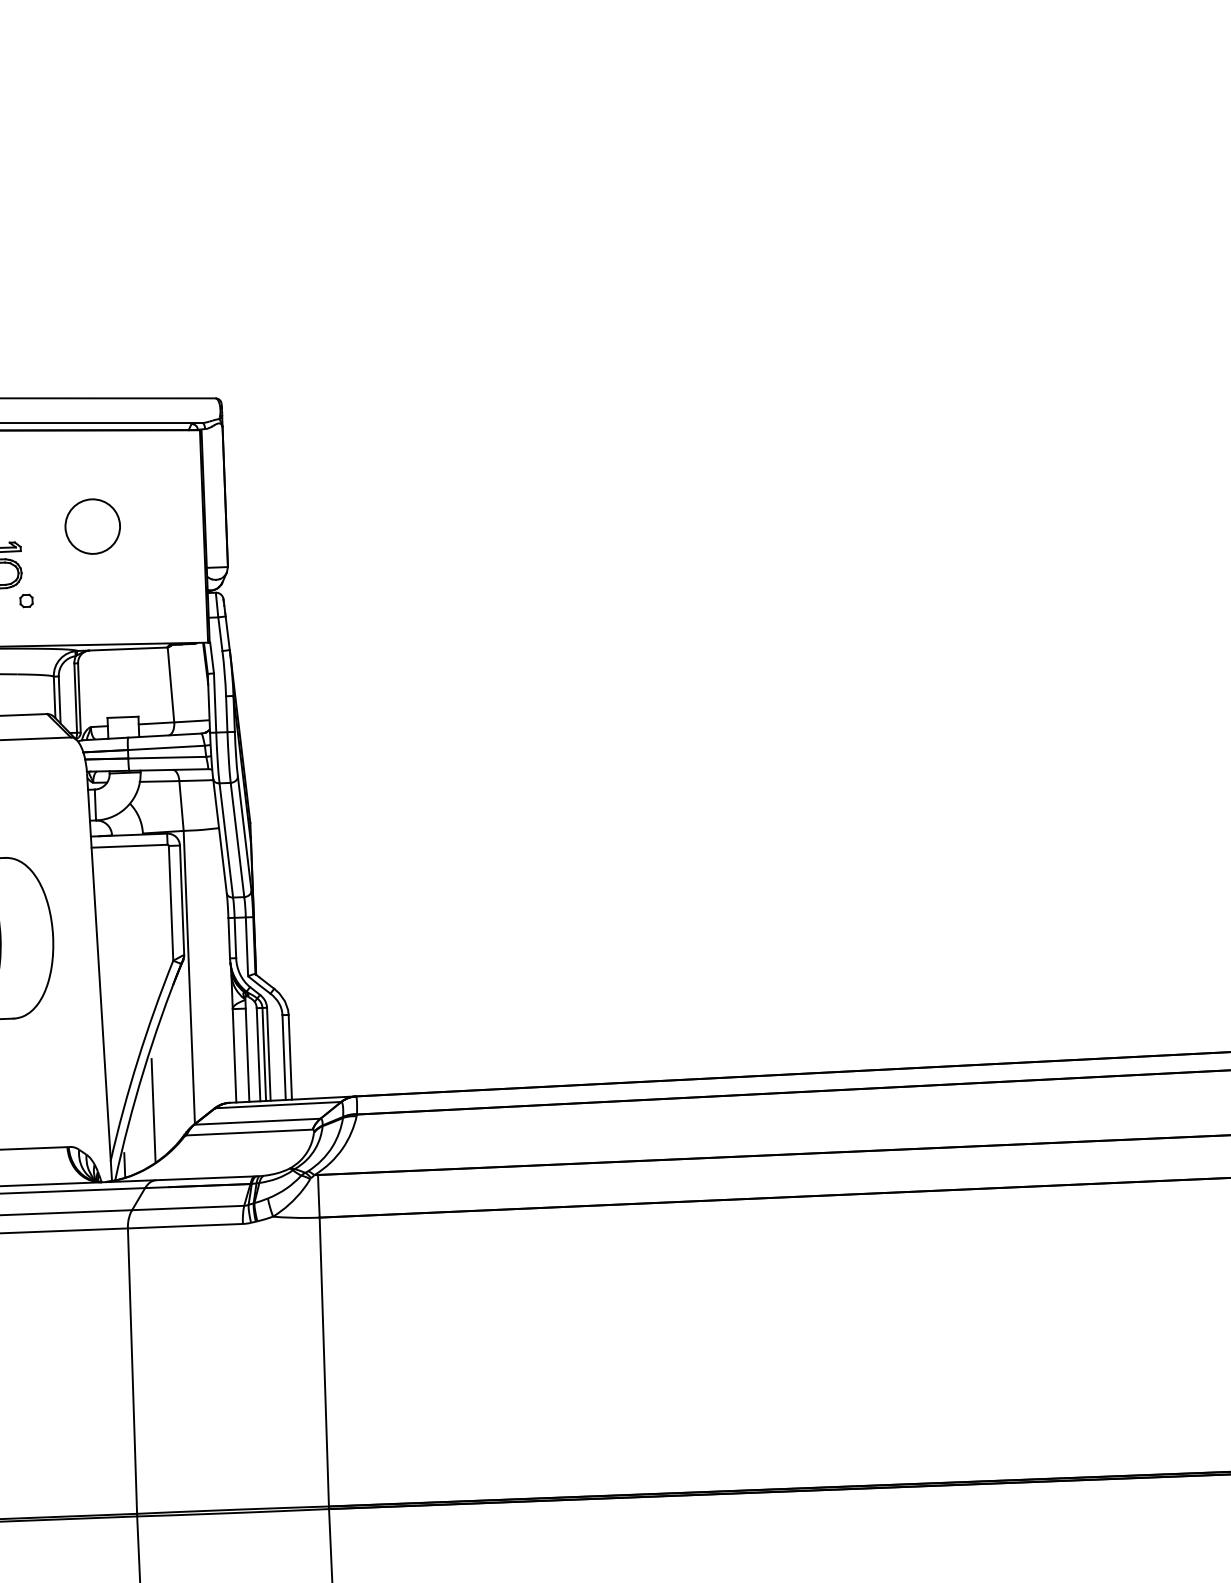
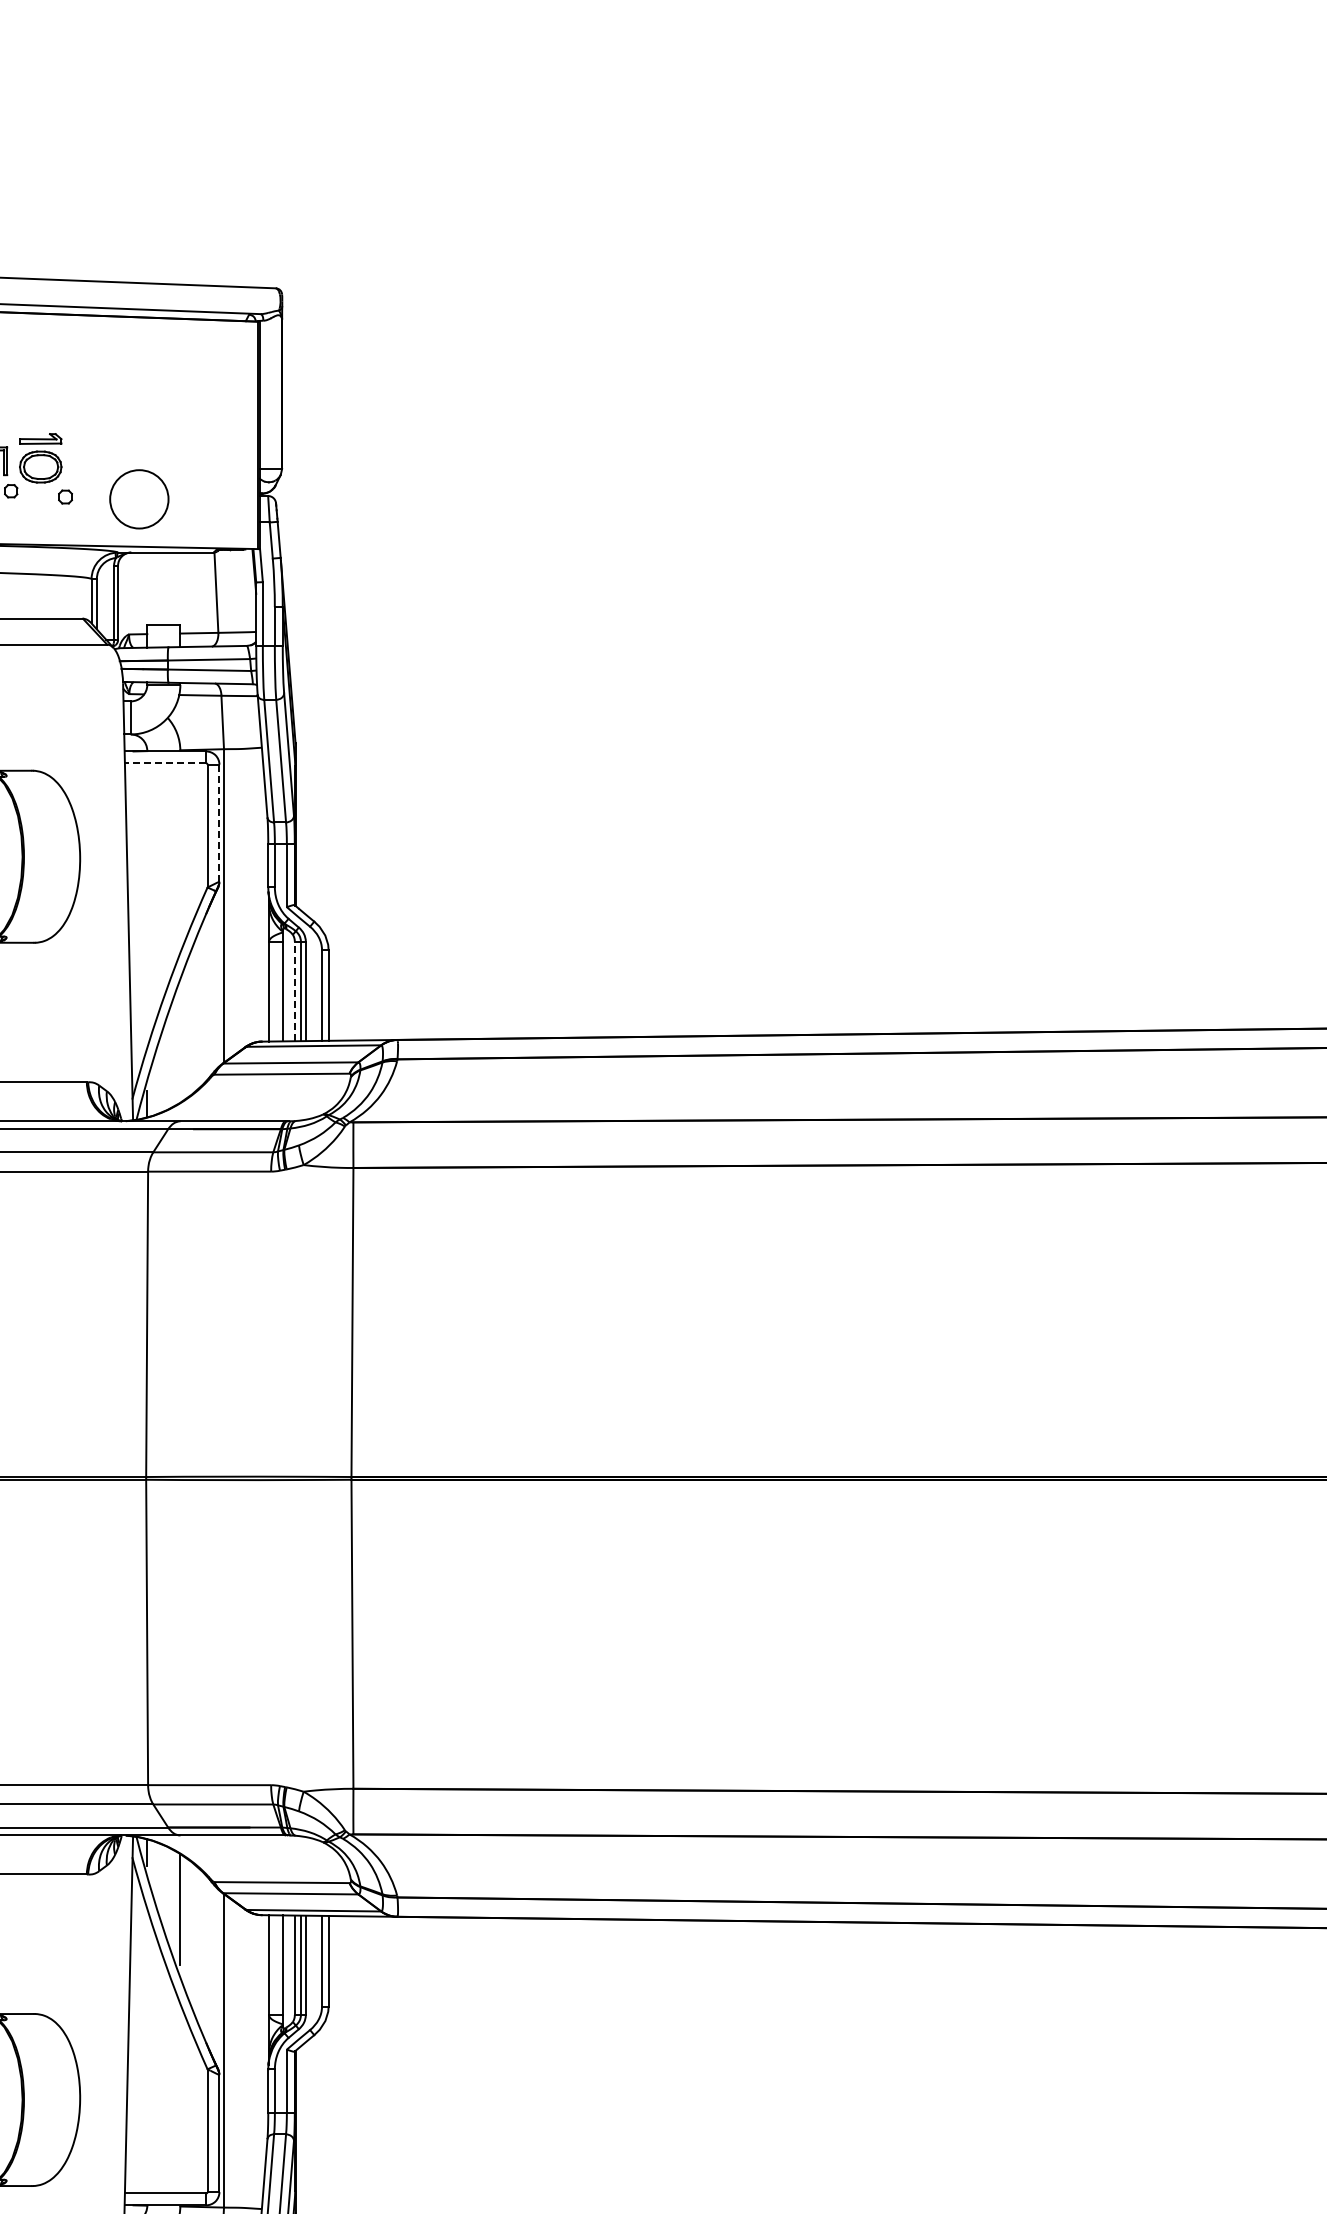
part: (92, 526) -> (139, 499), moved
line: (129, 846) -> (165, 763), solid -> dashed
line: (182, 900) -> (219, 823), solid -> dashed
line: (258, 1054) -> (294, 991), solid -> dashed
line: (153, 1110) -> (180, 1046), removed

